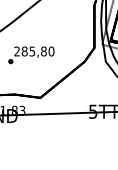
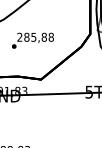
text: (51, 51) -> (51, 37), 285,80 -> 285,88

